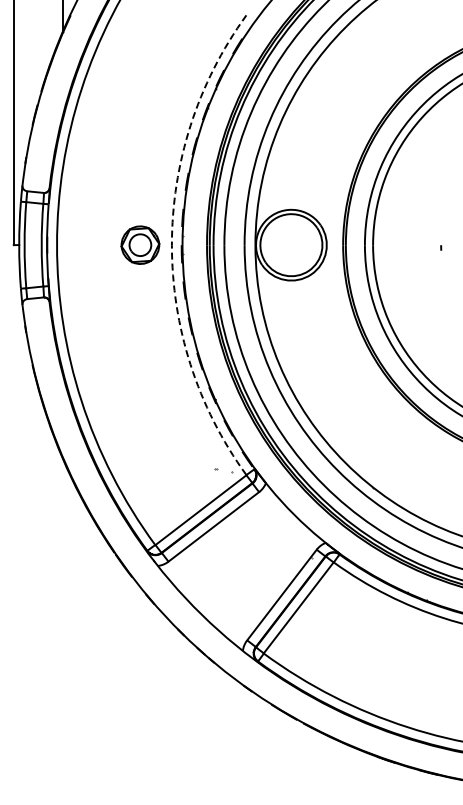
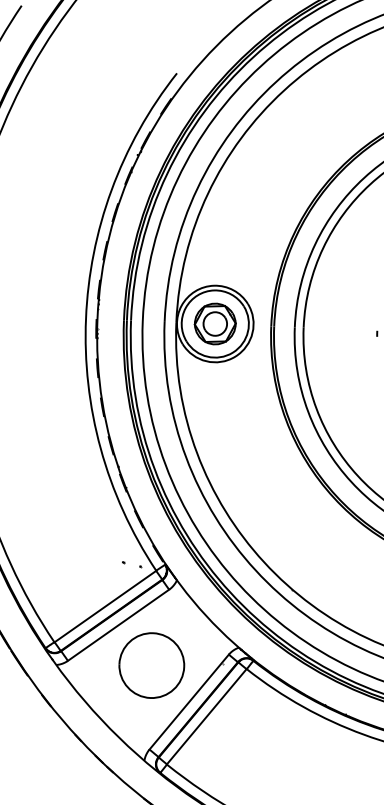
part: (140, 244) -> (215, 323), moved
arc: (171, 245) -> (85, 318), dashed -> solid
part: (245, 562) -> (151, 665), added

